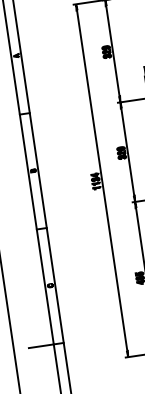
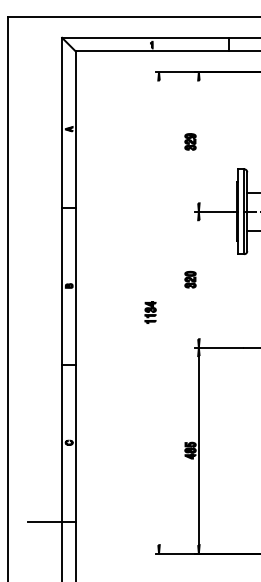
line: (112, 50) -> (198, 141), removed
line: (127, 152) -> (198, 279), removed
line: (102, 180) -> (159, 312), removed

